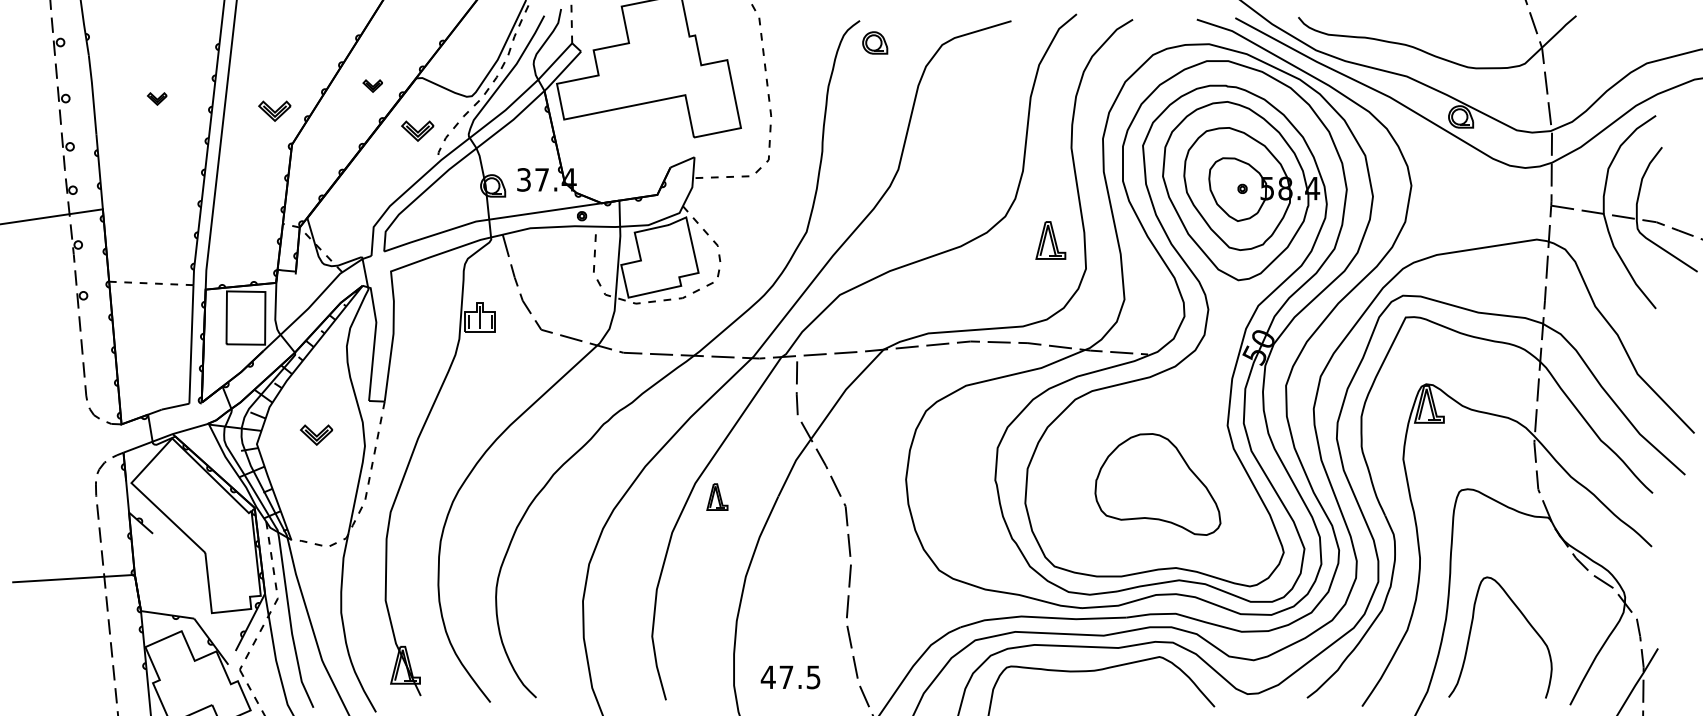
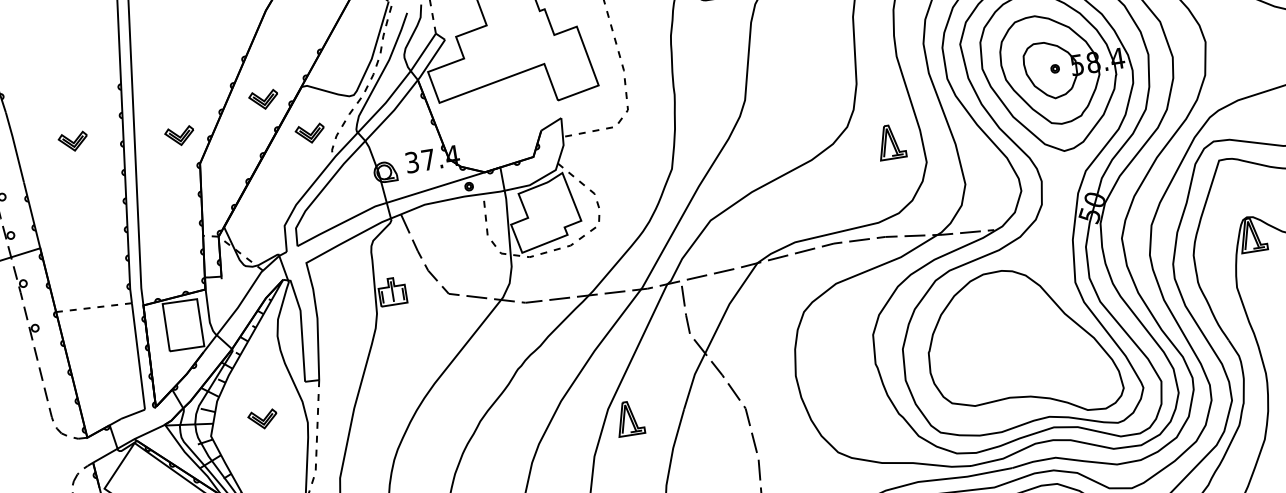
part: (372, 85) -> (263, 99), size x1.67
part: (156, 98) -> (72, 141), size x1.67
part: (1157, 484) -> (1021, 344), size x1.67
part: (717, 496) -> (629, 417), size x1.43

